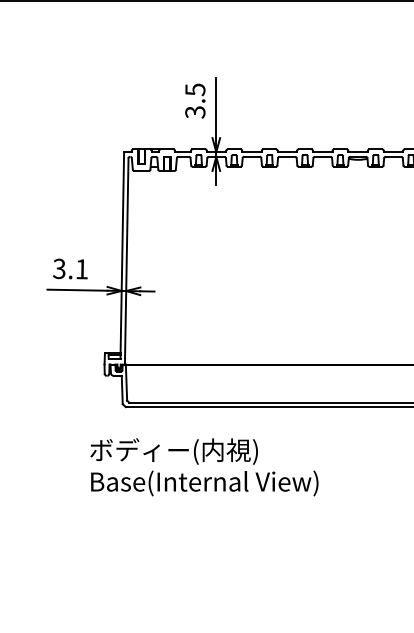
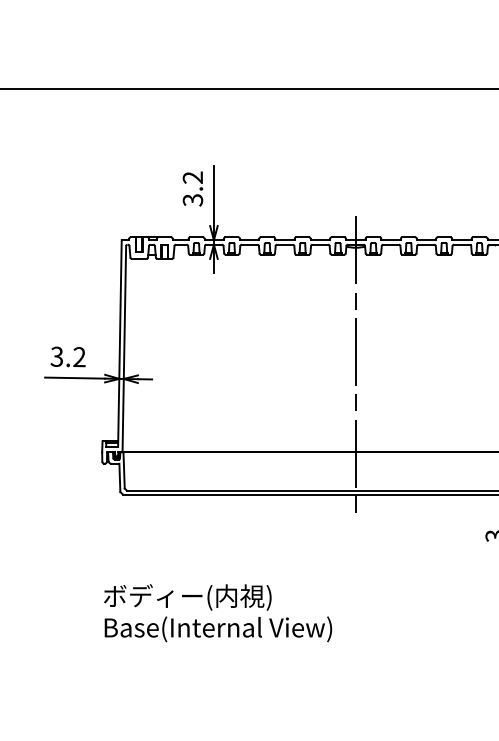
text: (194, 89) -> (192, 177), 3.5 -> 3.2
text: (81, 268) -> (79, 356), 3.1 -> 3.2
line: (357, 278) -> (355, 366), added
text: (204, 467) -> (218, 613), moved

